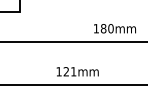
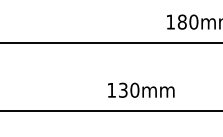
text: (69, 71) -> (128, 89), 121mm -> 130mm

